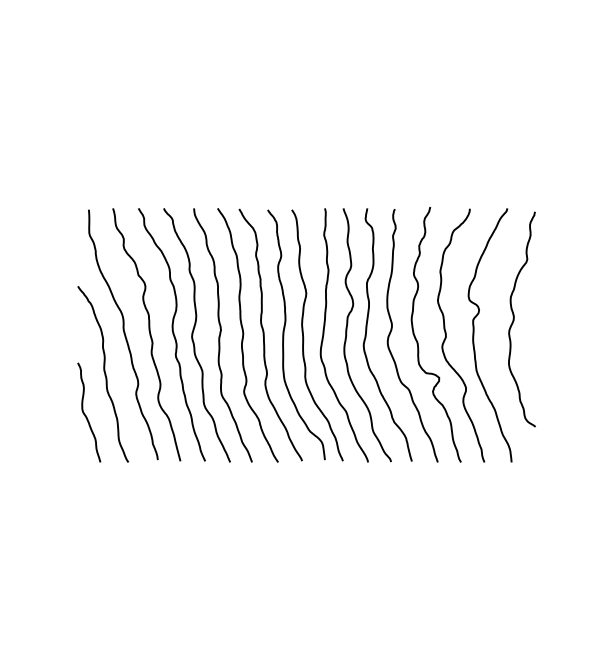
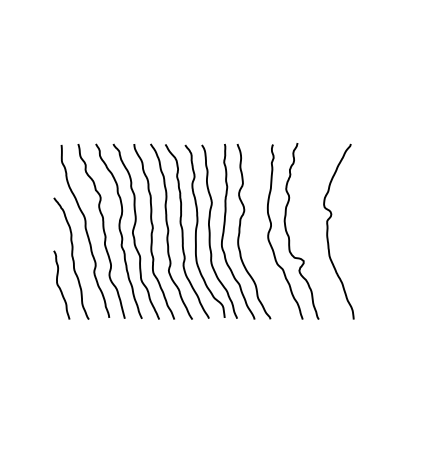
curve: (515, 319) -> (356, 220), removed
curve: (367, 330) -> (254, 228), removed
curve: (447, 335) -> (309, 231), removed

